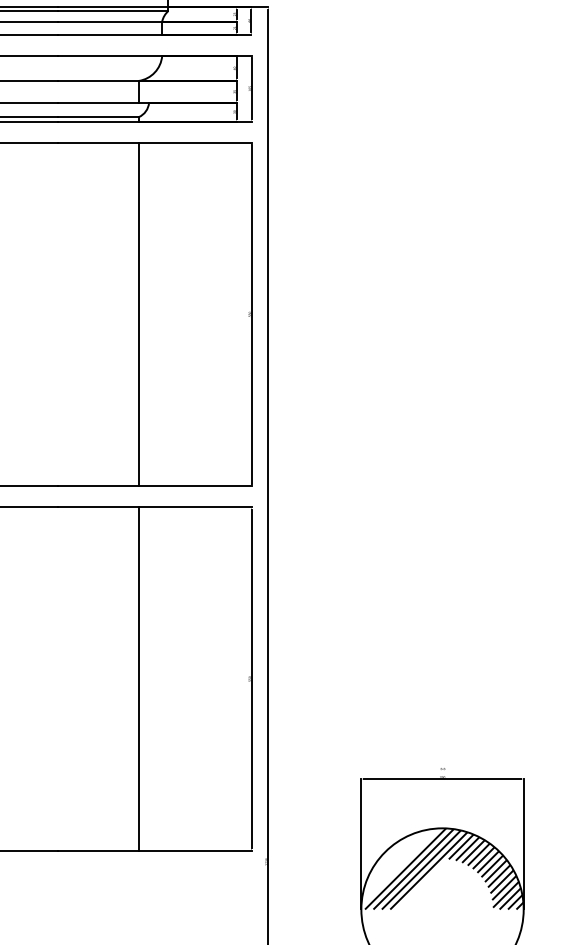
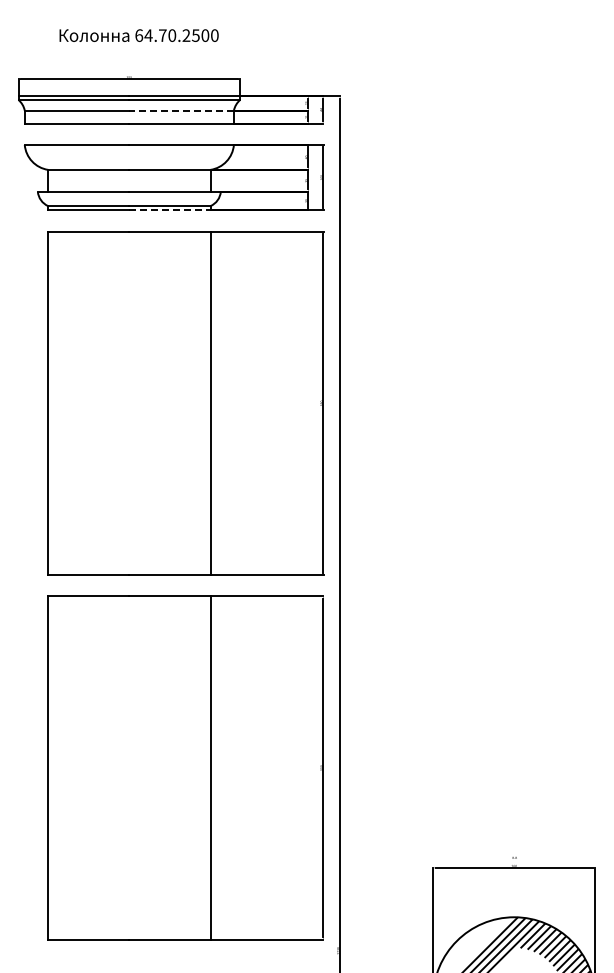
line: (109, 21) -> (181, 110), solid -> dashed
line: (97, 121) -> (169, 210), solid -> dashed

